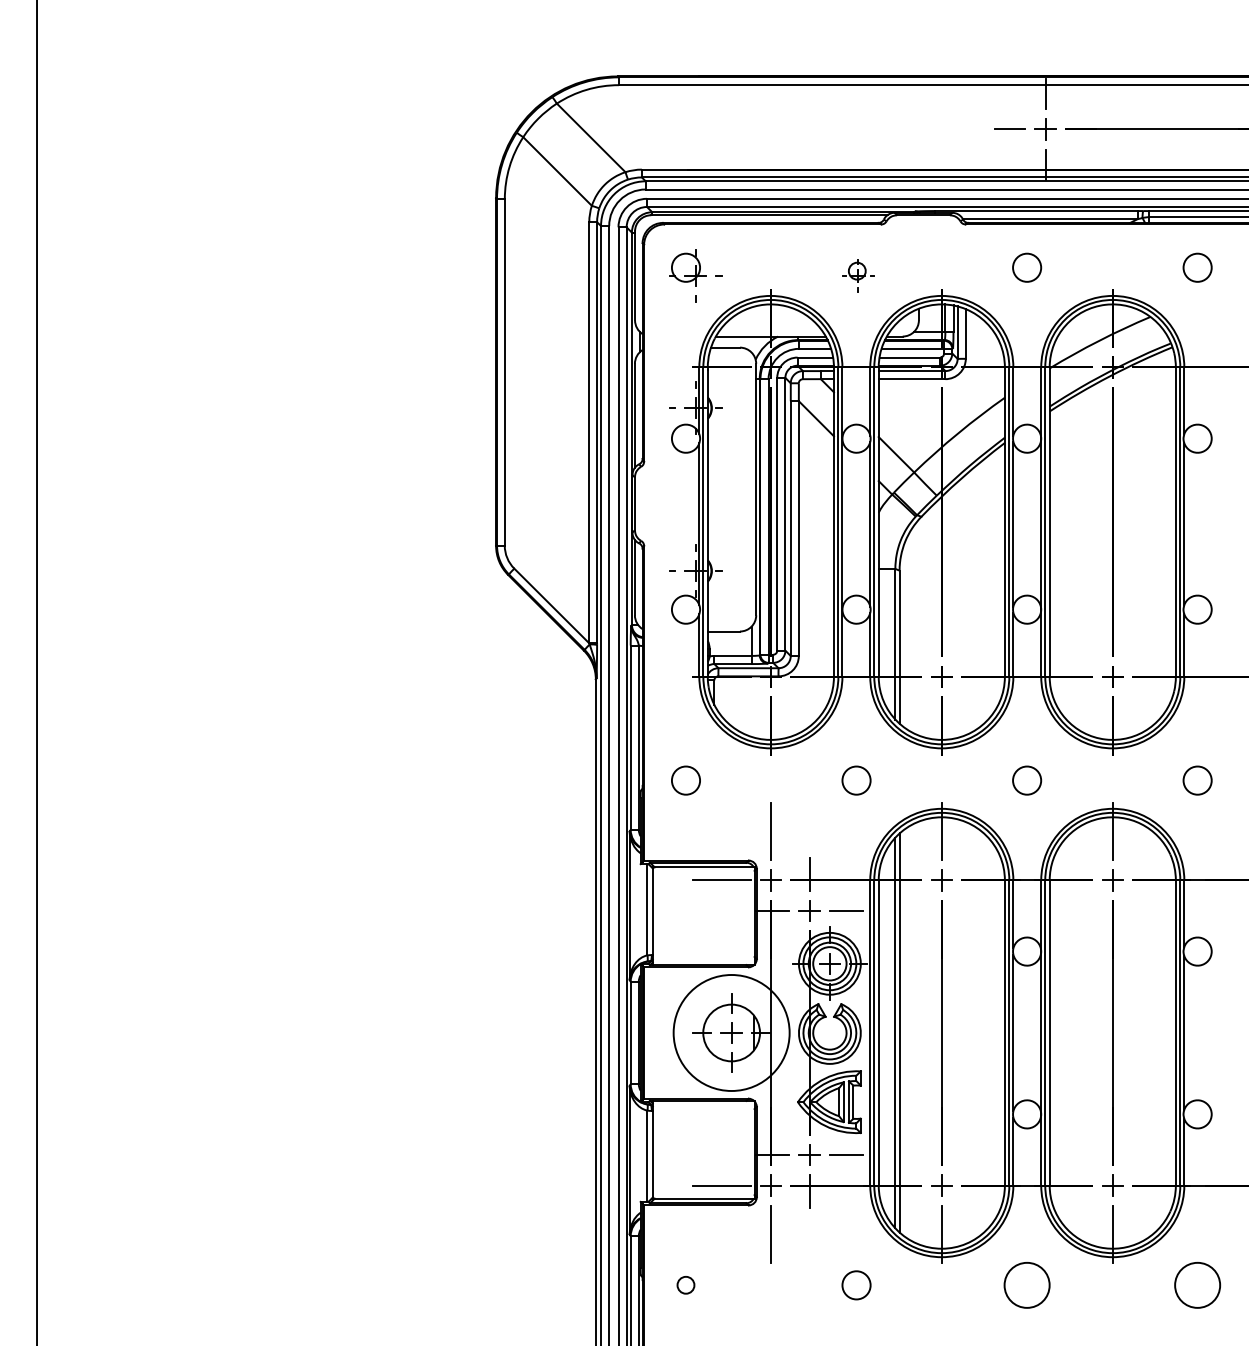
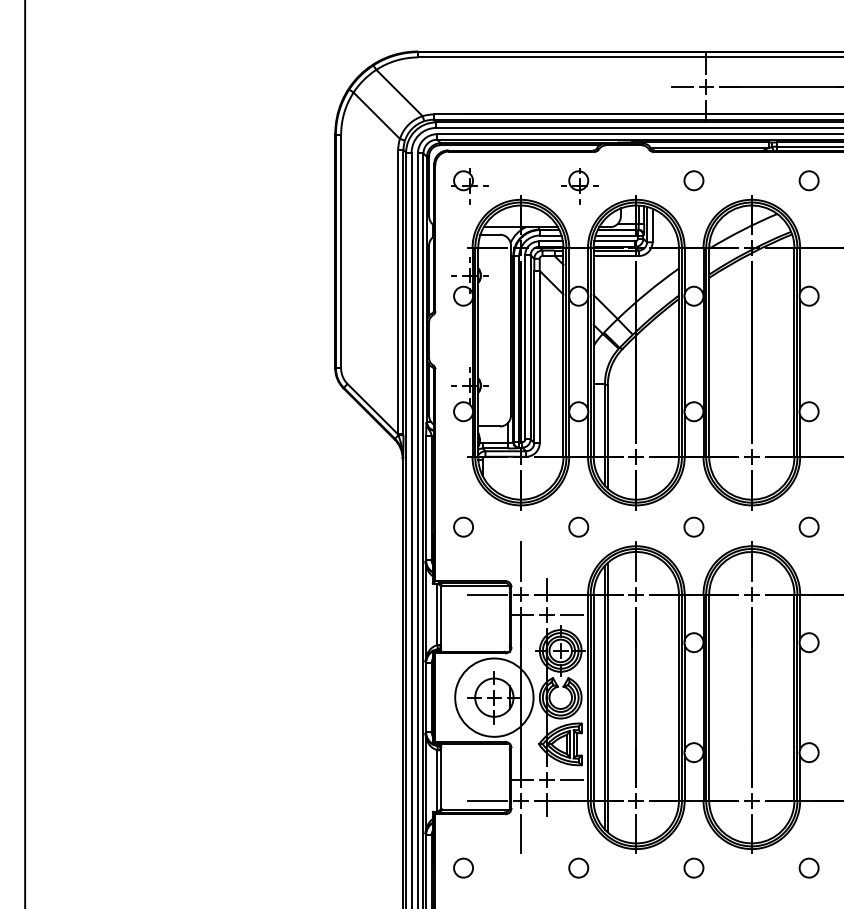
part: (857, 276) -> (579, 186), size x1.67
circle: (685, 1284) -> (463, 867), size x1.67
circle: (1026, 1284) -> (693, 867), size x0.62
circle: (1196, 1284) -> (808, 867), size x0.62

